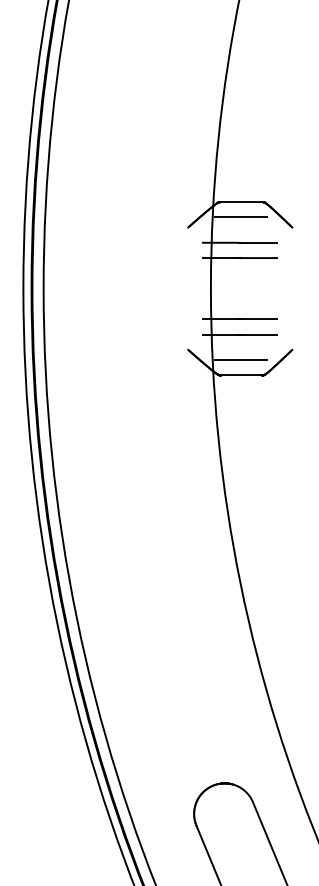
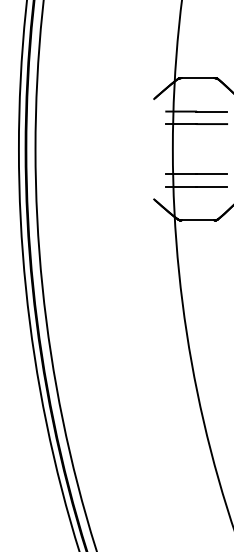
line: (241, 217) -> (197, 90), removed
line: (241, 360) -> (197, 208), removed

